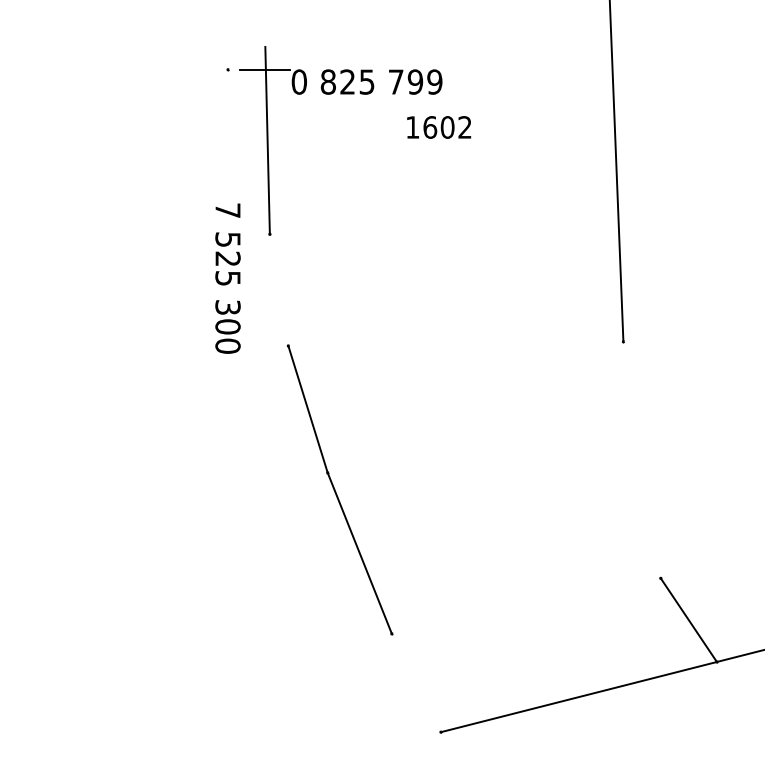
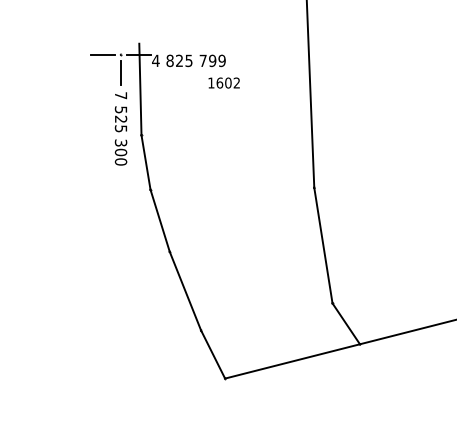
line: (190, 69) -> (102, 54), added
text: (298, 81) -> (155, 60), 0 -> 4
line: (228, 105) -> (121, 72), added
text: (226, 277) -> (120, 128), moved
line: (278, 290) -> (145, 162), added
line: (642, 459) -> (323, 245), added
line: (415, 682) -> (212, 354), added

